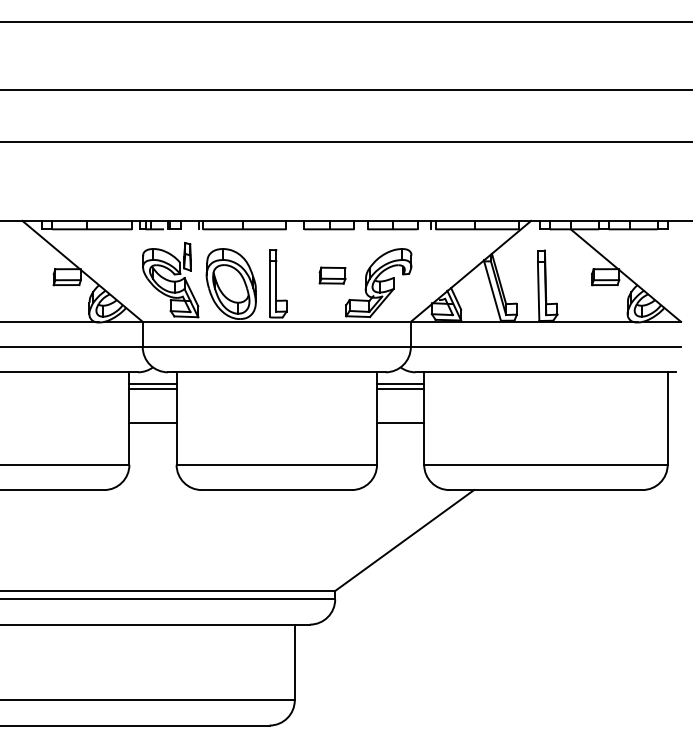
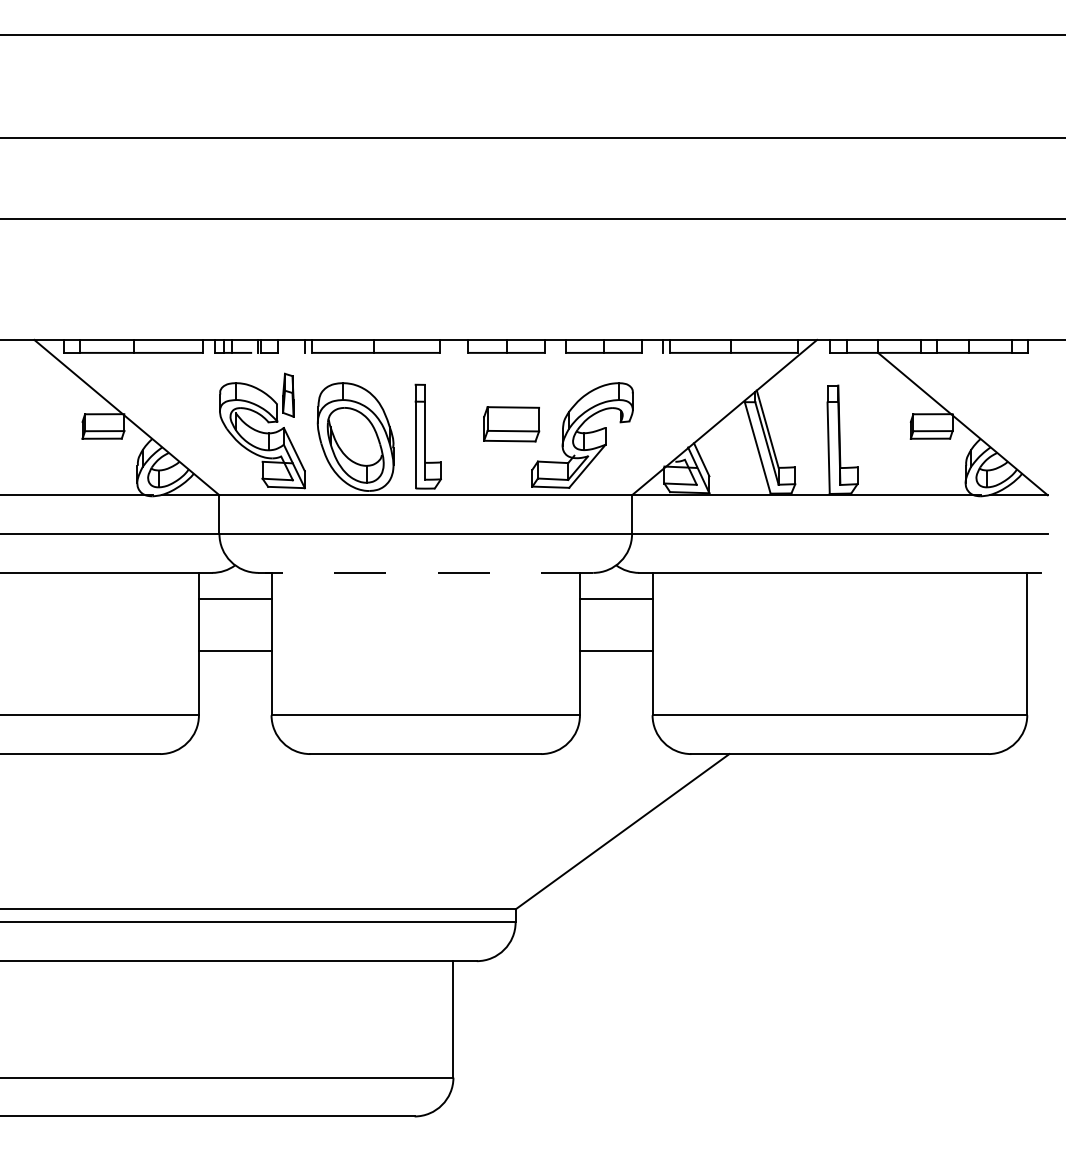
part: (332, 275) -> (511, 423), size x1.4
line: (276, 372) -> (425, 573), solid -> dashed
line: (152, 384) -> (234, 591), removed
line: (400, 384) -> (616, 591), removed

